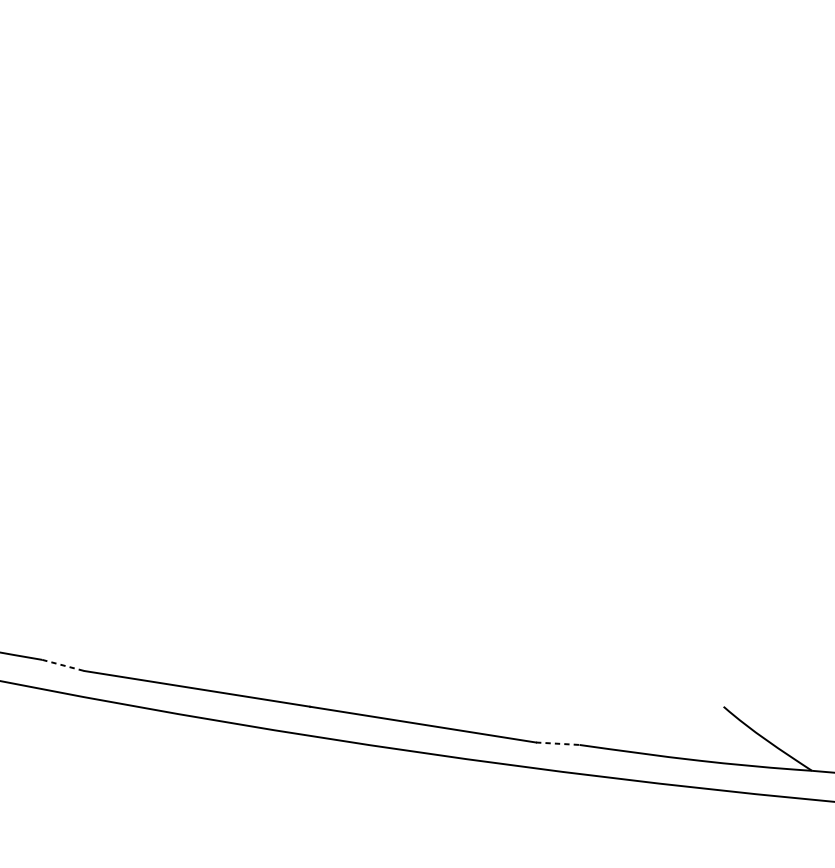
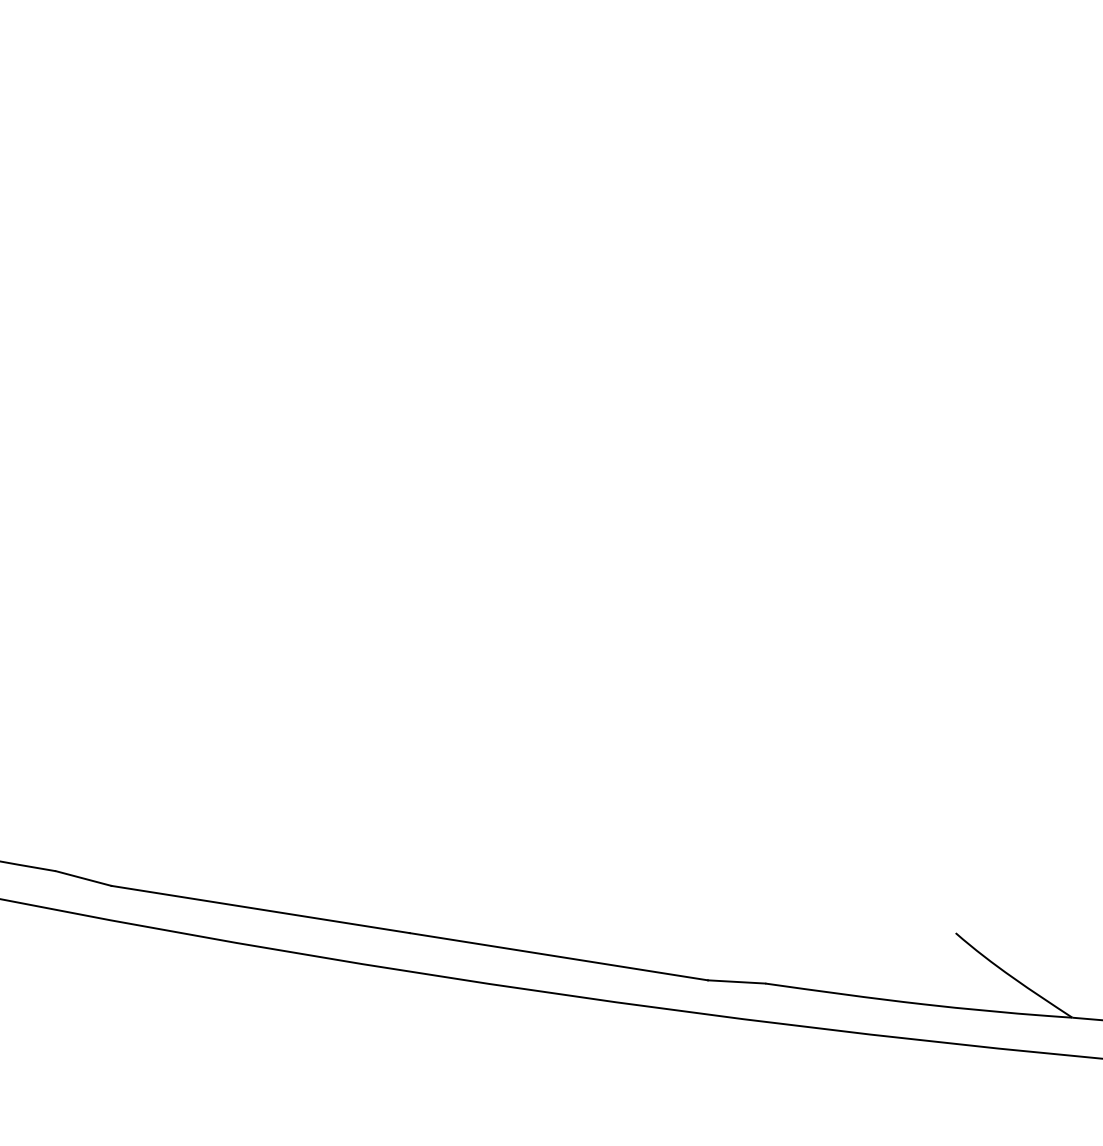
line: (63, 665) -> (83, 878), dashed -> solid
line: (557, 743) -> (736, 981), dashed -> solid

